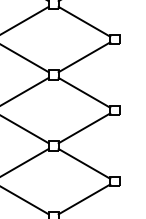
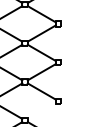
line: (83, 198) -> (41, 110), removed

